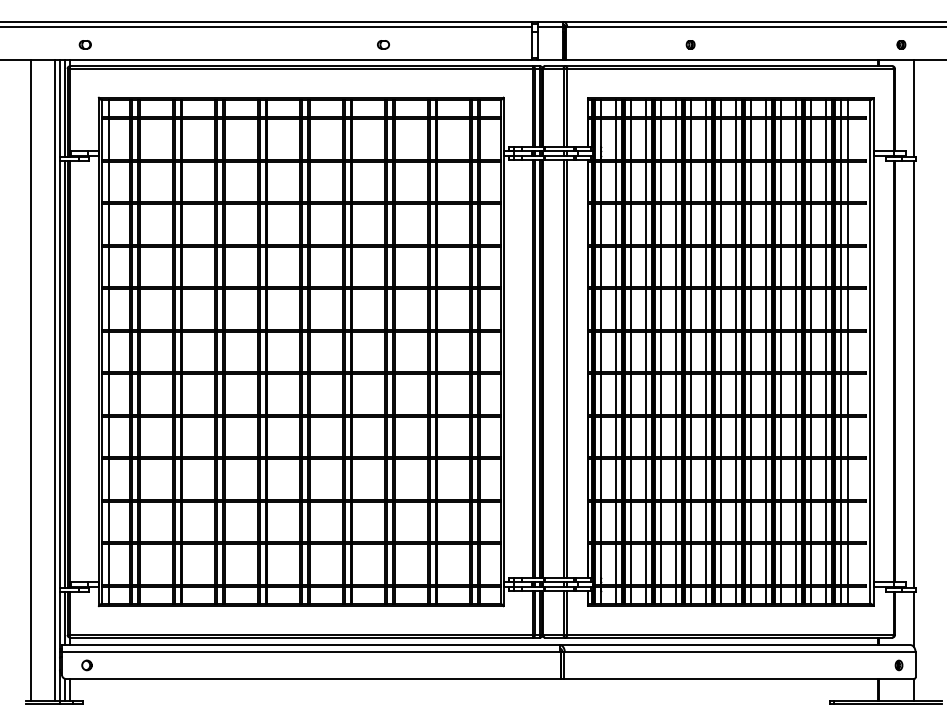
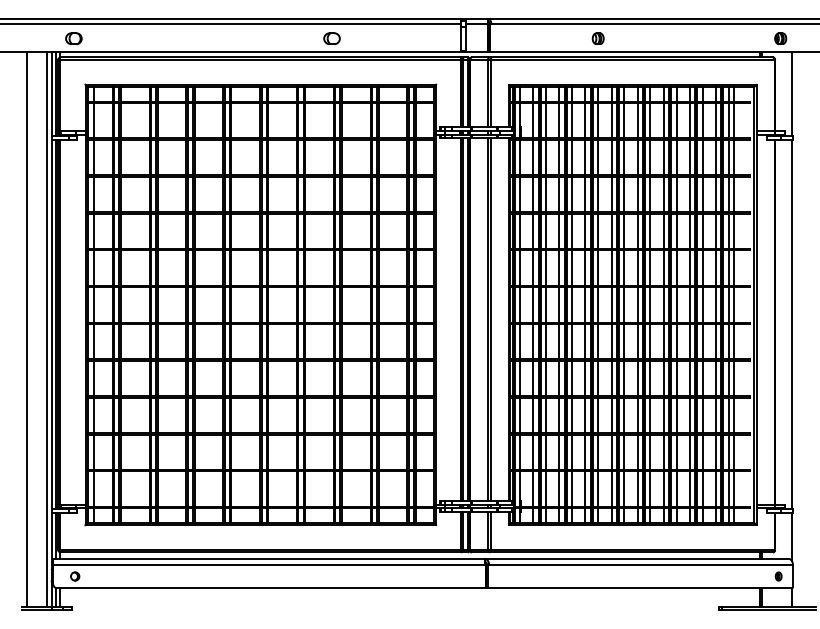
part: (84, 44) -> (72, 38), size x1.6
part: (383, 44) -> (332, 38), size x1.6
part: (690, 44) -> (598, 38), size x1.6
part: (901, 44) -> (780, 38), size x1.6

